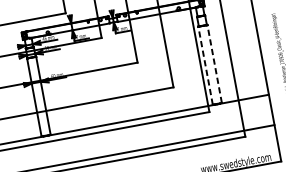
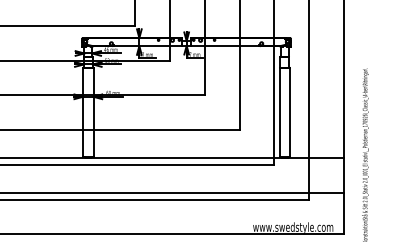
line: (215, 63) -> (290, 112), dashed -> solid
line: (205, 65) -> (279, 112), dashed -> solid

